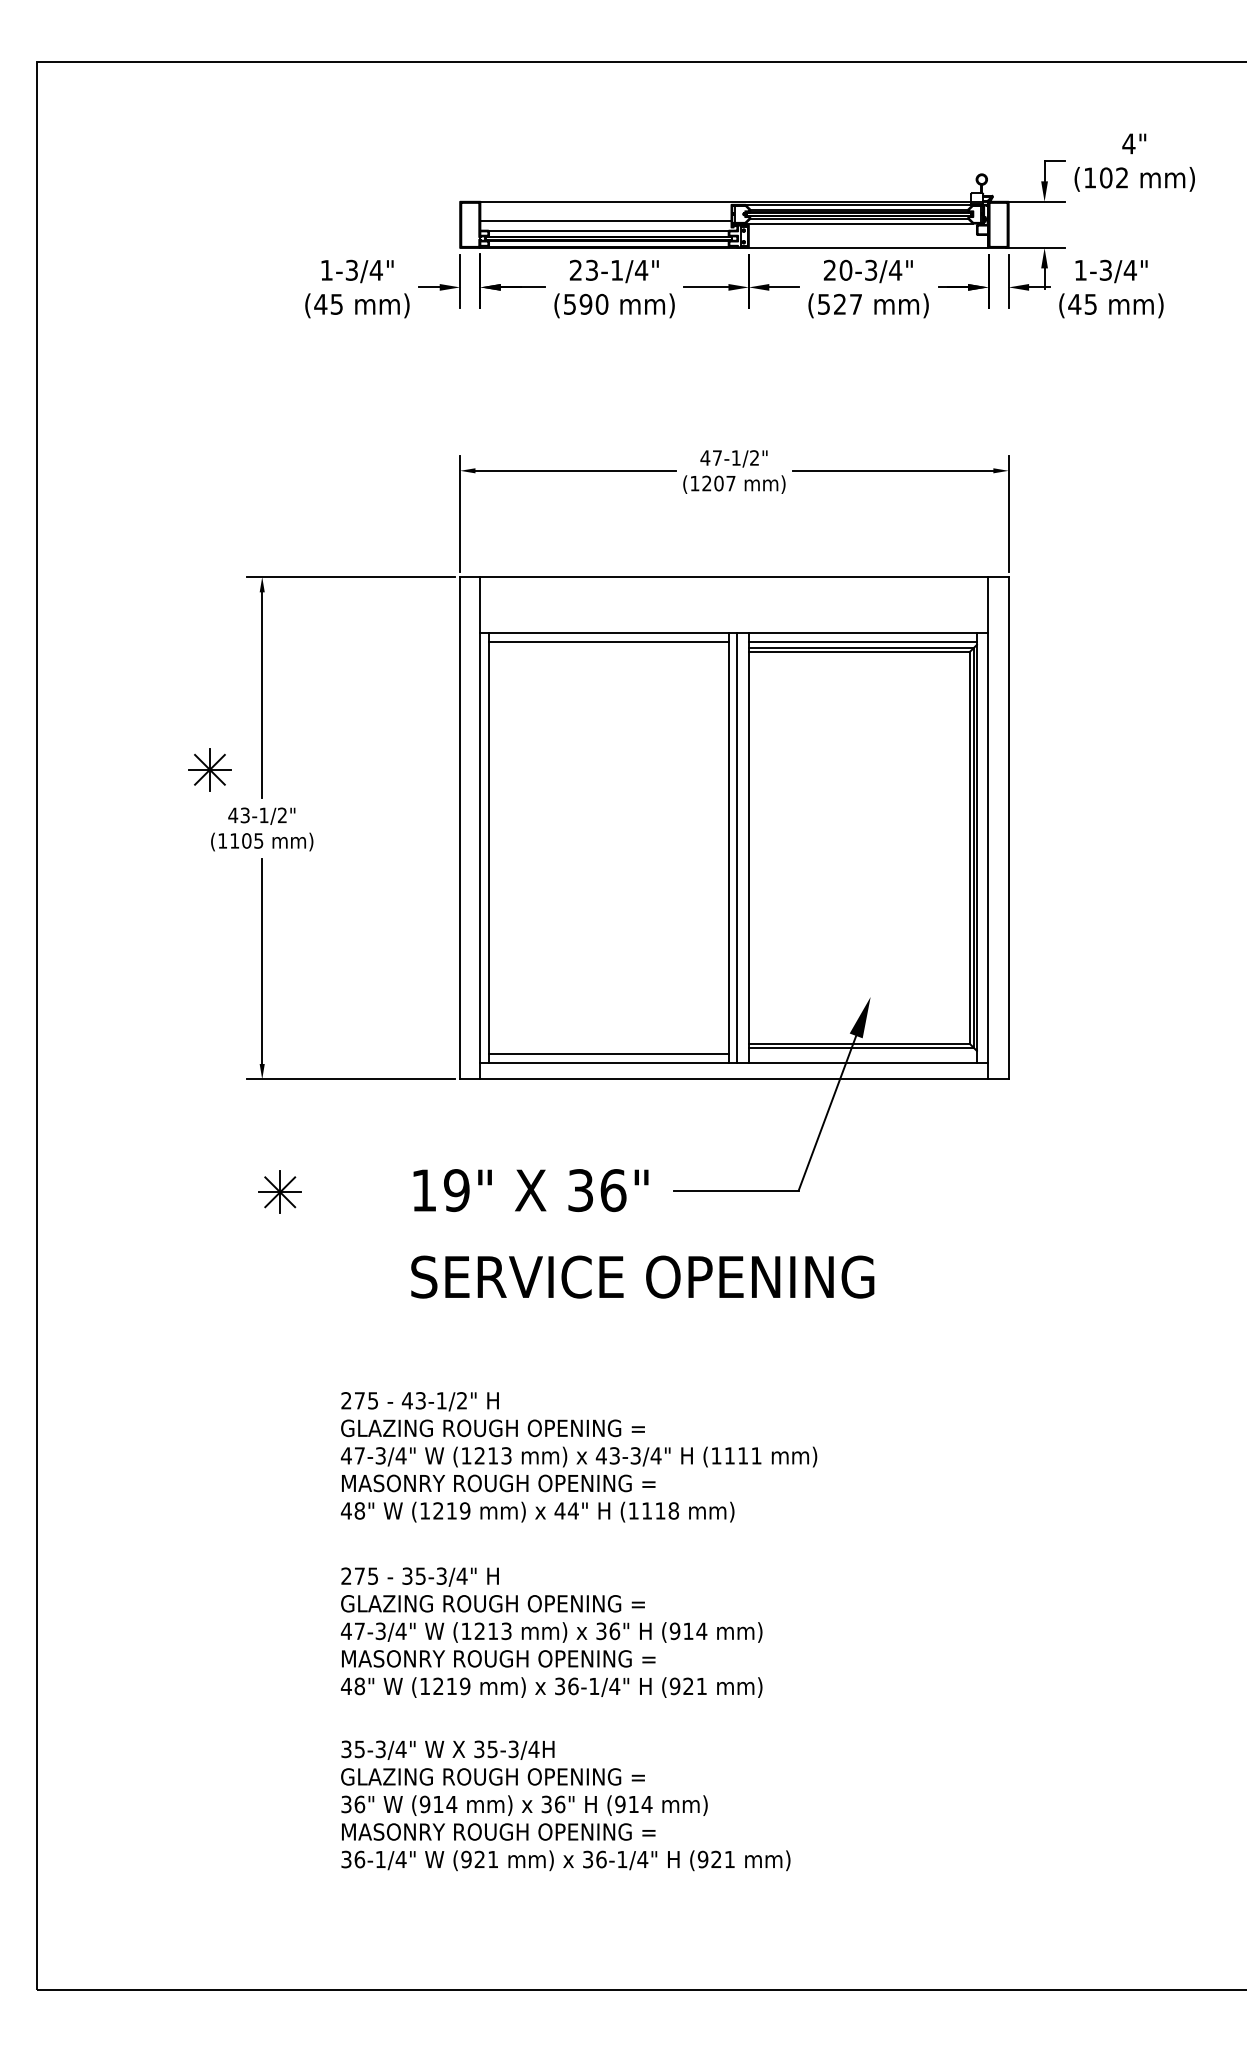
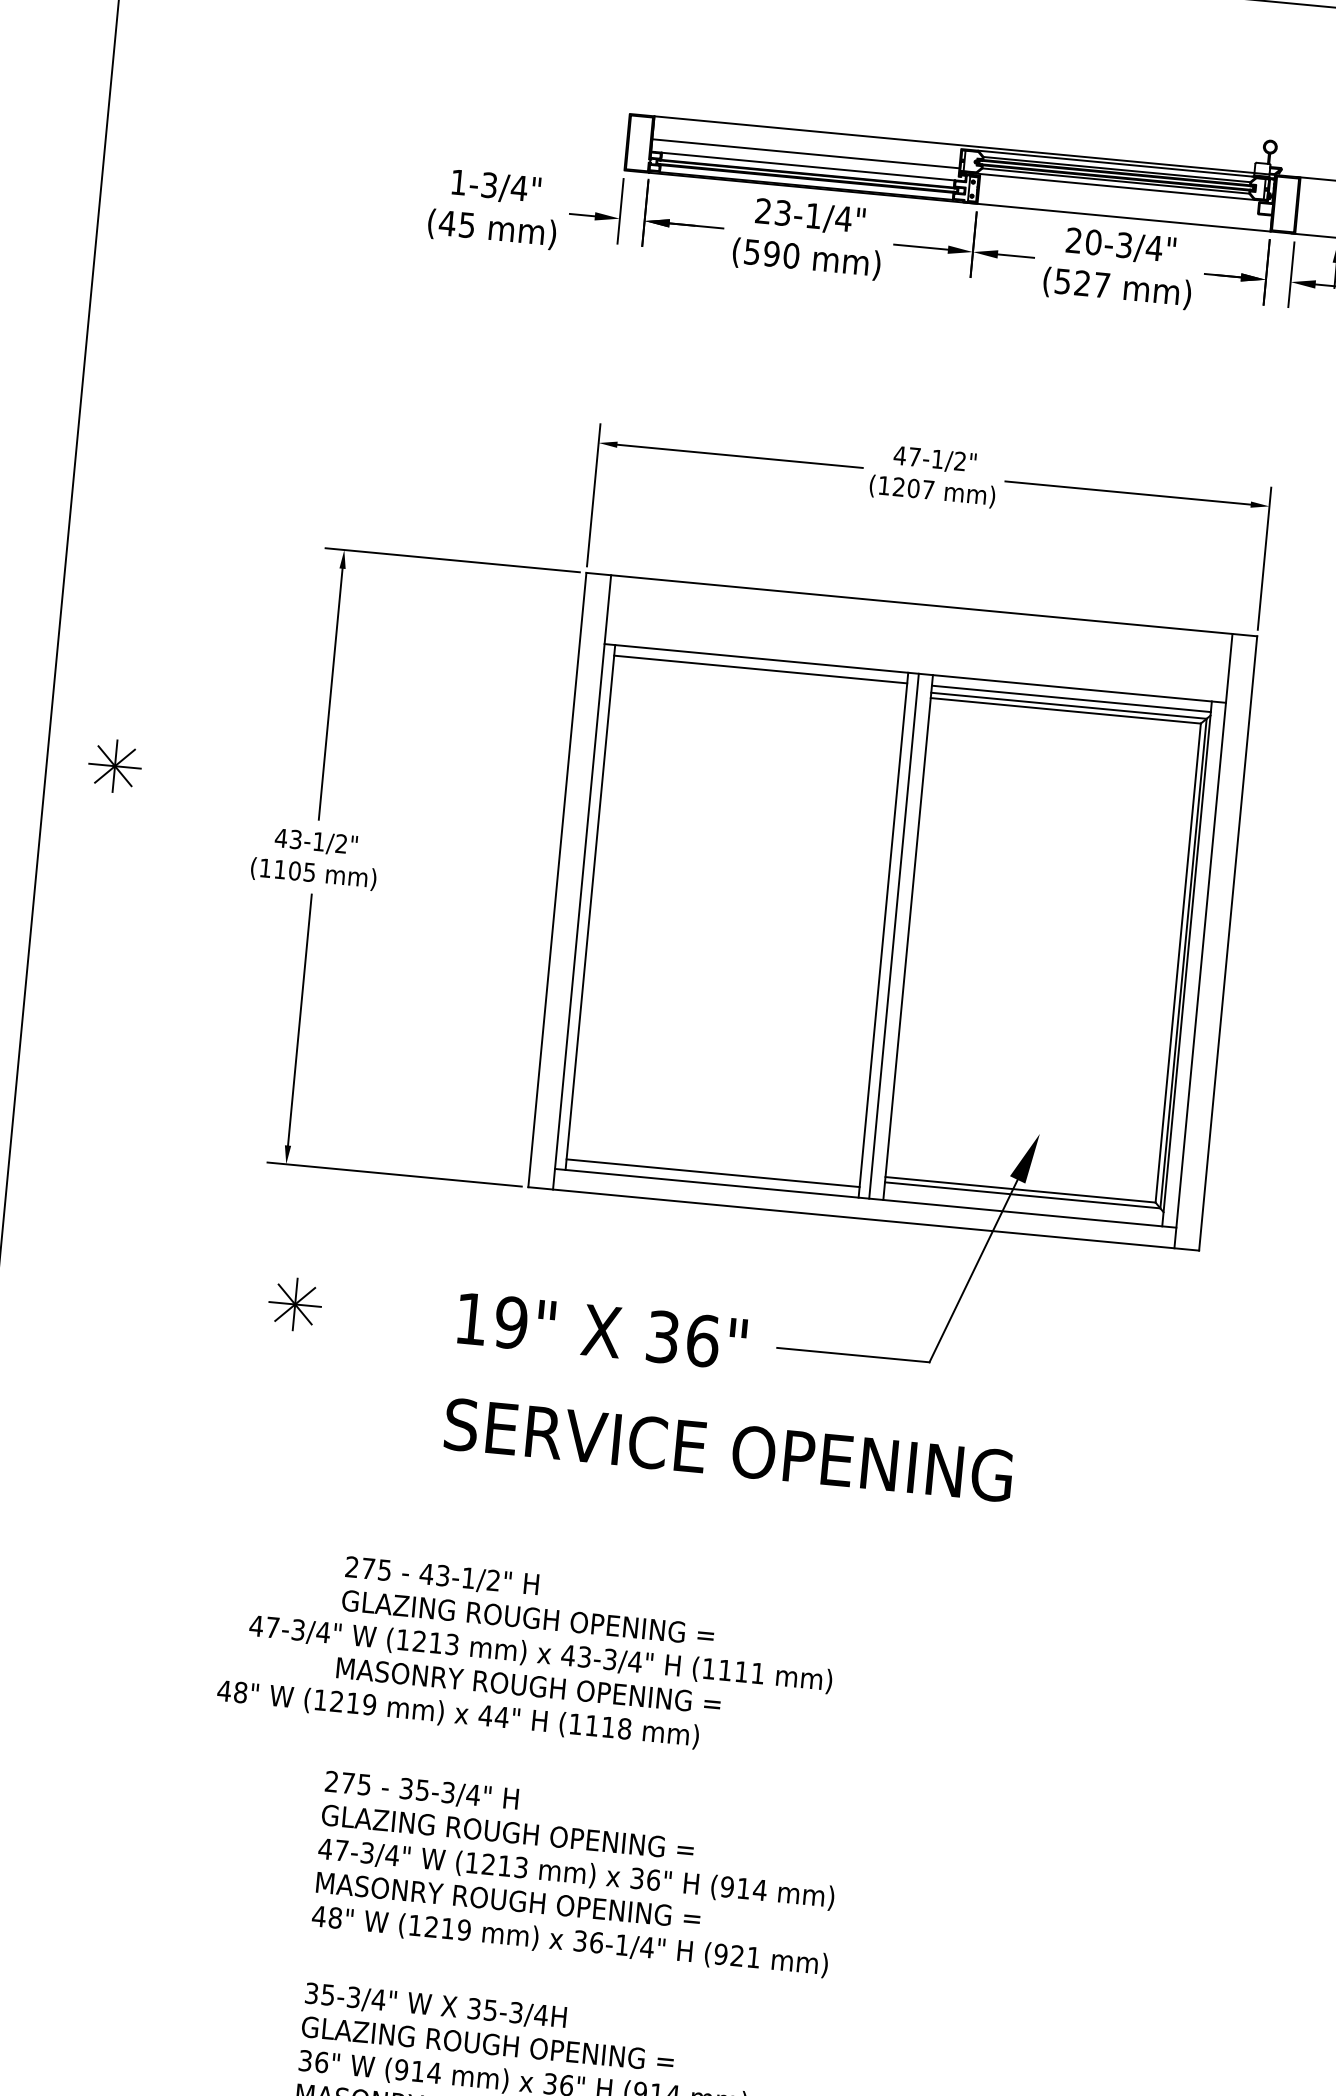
part: (209, 769) -> (114, 765), moved
text: (579, 1456) -> (541, 1653), moved
text: (537, 1511) -> (457, 1713), moved

